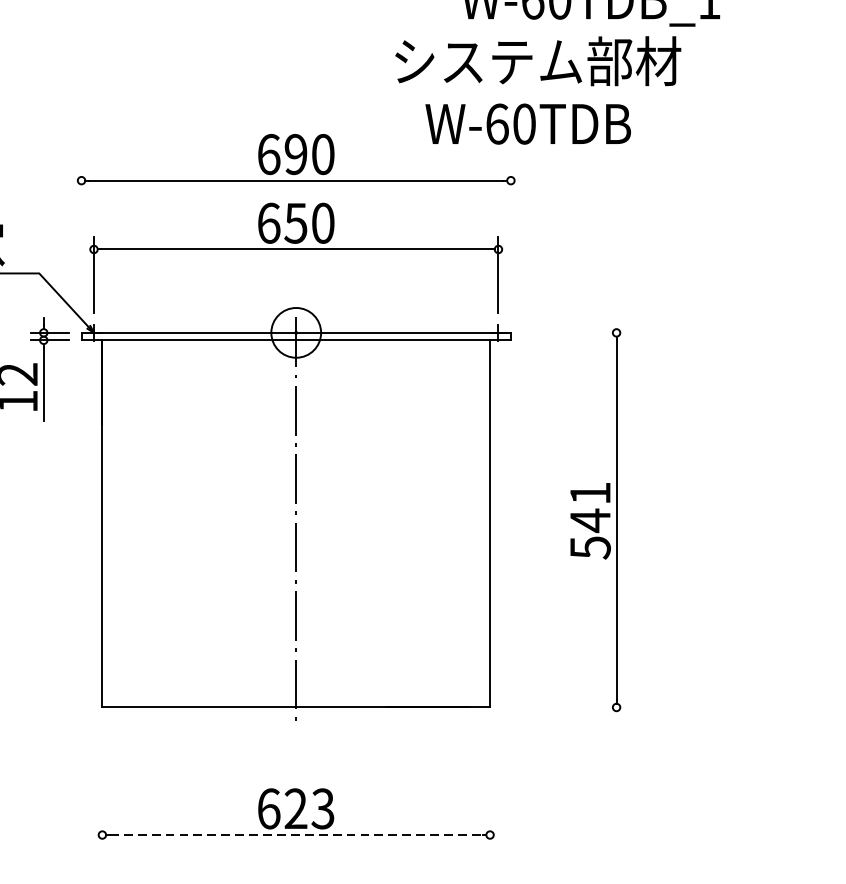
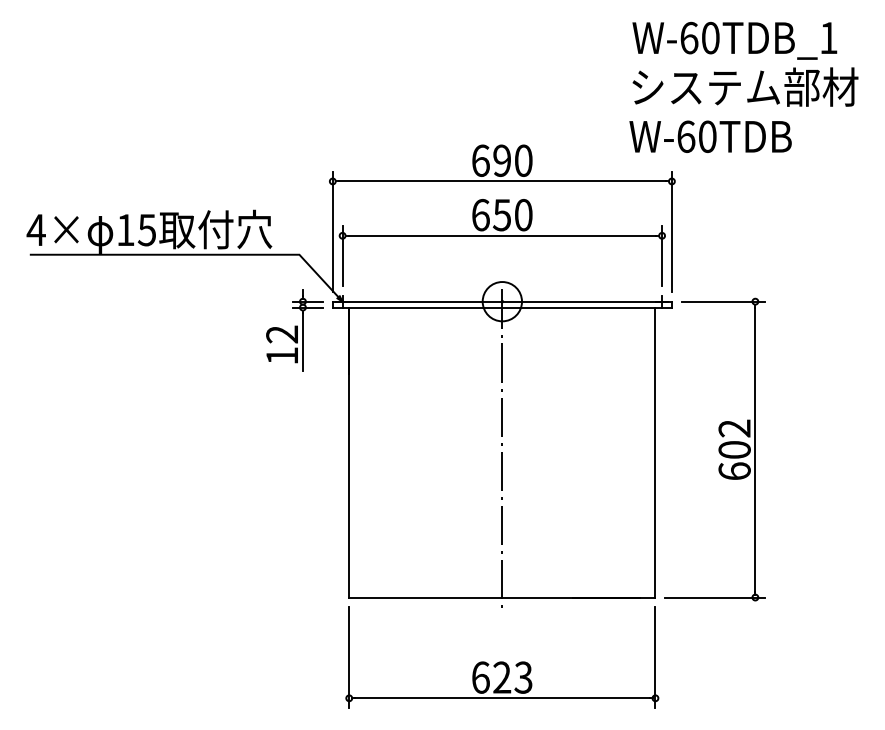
text: (538, 60) -> (745, 86), moved
text: (528, 123) -> (710, 136), moved
line: (81, 244) -> (332, 231), added
line: (510, 244) -> (671, 231), added
line: (576, 332) -> (723, 301), added
text: (590, 520) -> (734, 449), 541 -> 602
line: (566, 707) -> (715, 597), added
line: (102, 783) -> (349, 657), added
line: (490, 783) -> (655, 657), added
line: (296, 835) -> (502, 698), dashed -> solid

